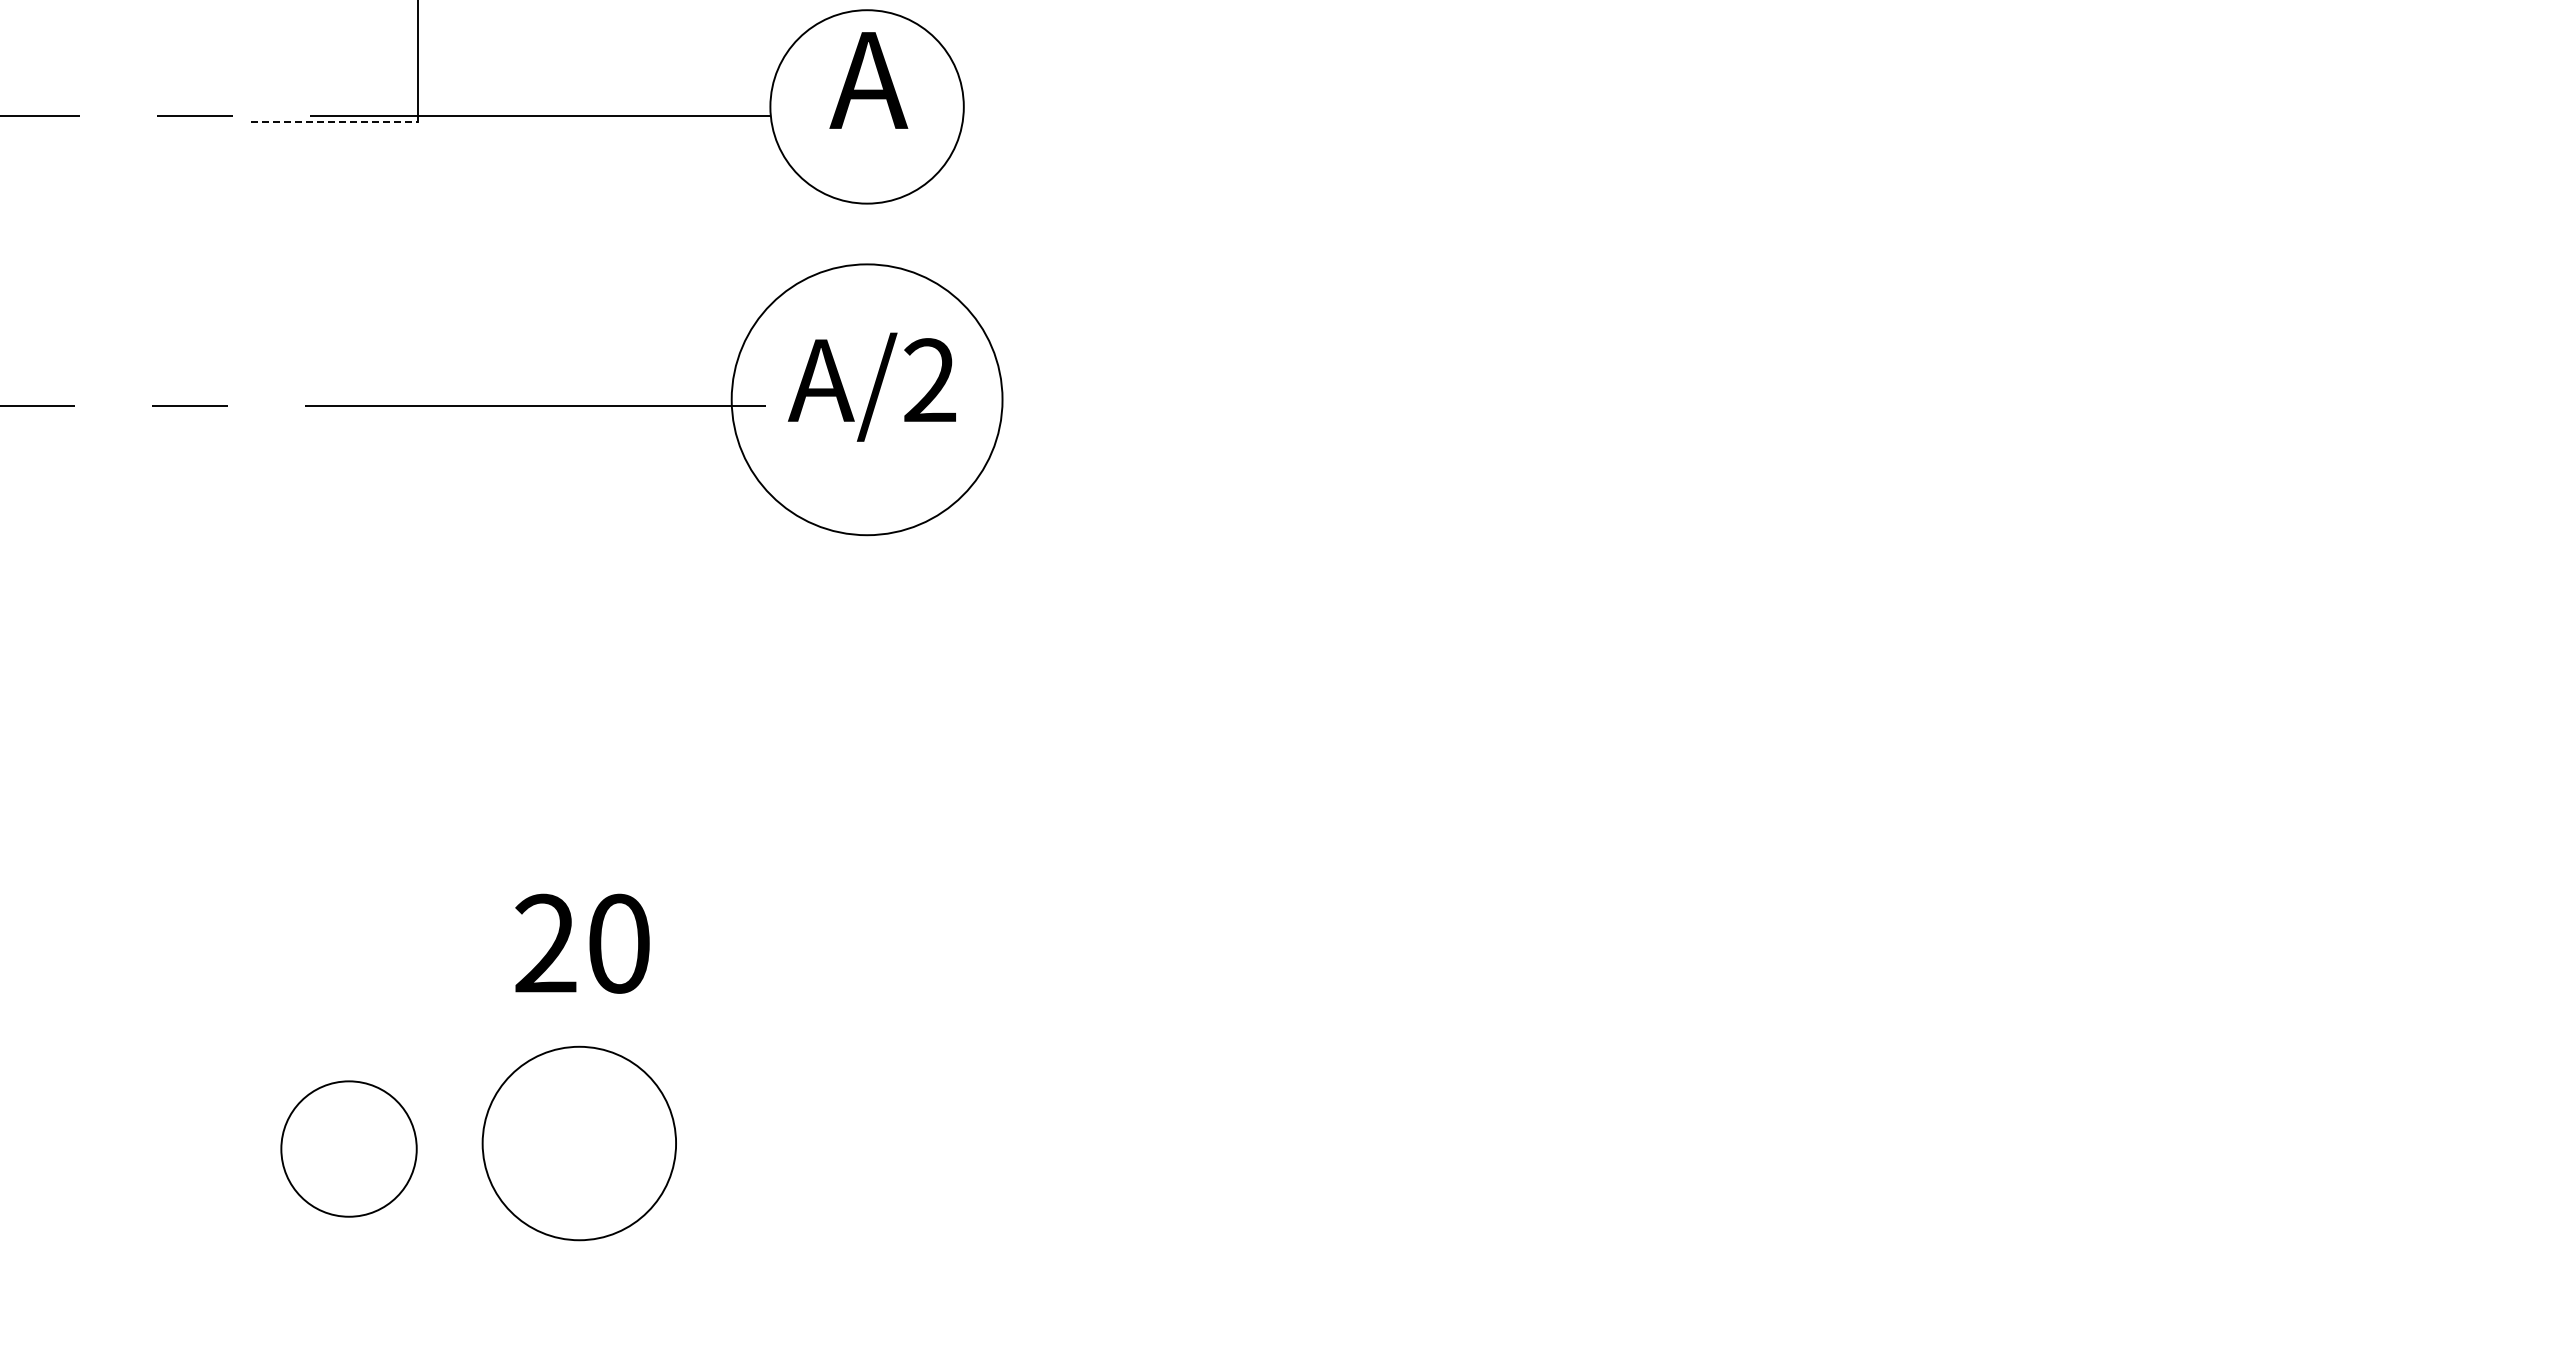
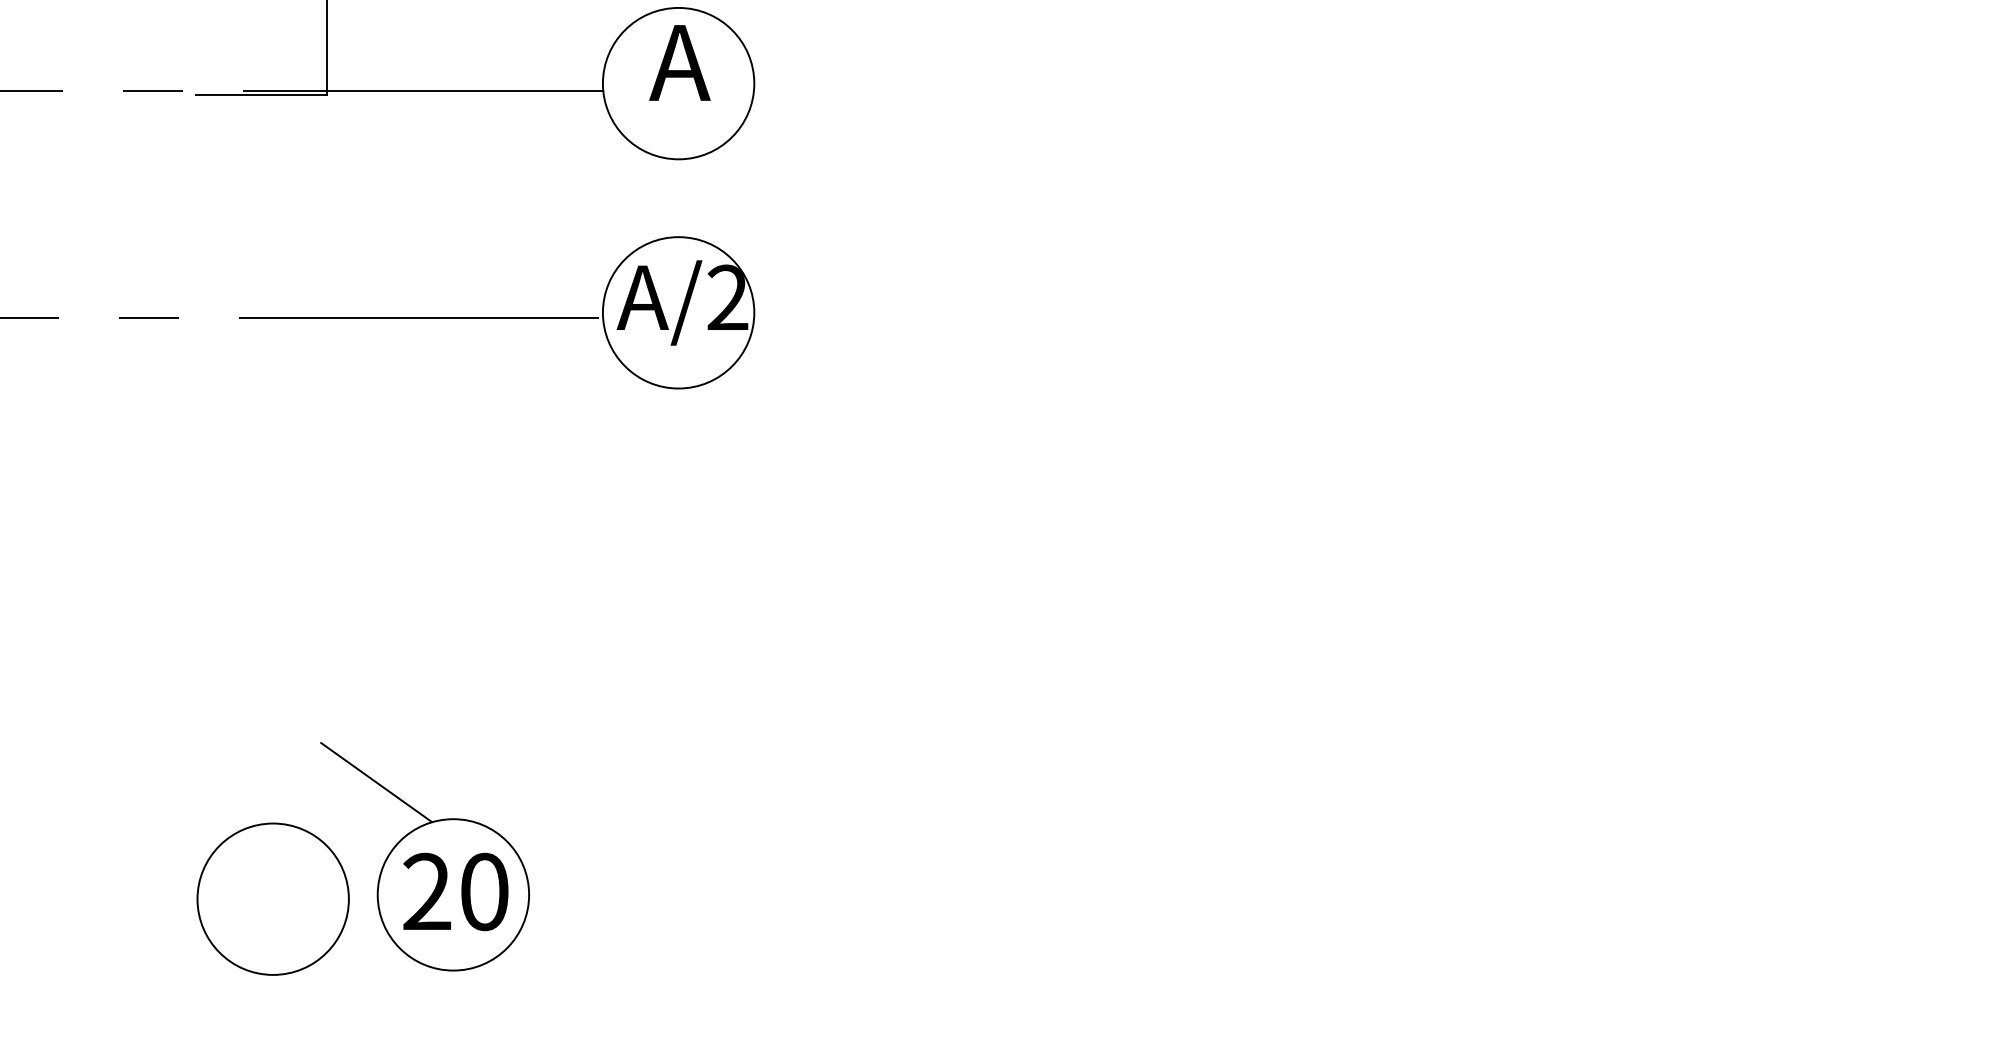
line: (334, 121) -> (261, 95), dashed -> solid
circle: (866, 399) -> (678, 312), size x0.71
text: (582, 943) -> (455, 891), moved
line: (480, 999) -> (376, 782), added
circle: (348, 1148) -> (272, 898), size x1.43

